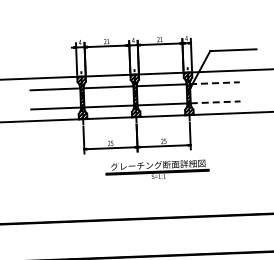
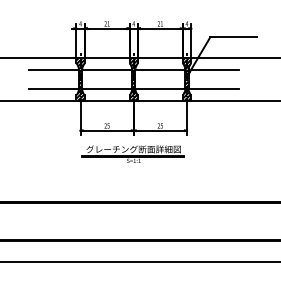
line: (214, 82) -> (213, 69), dashed -> solid
line: (215, 101) -> (213, 88), dashed -> solid
part: (157, 169) -> (132, 153), moved

